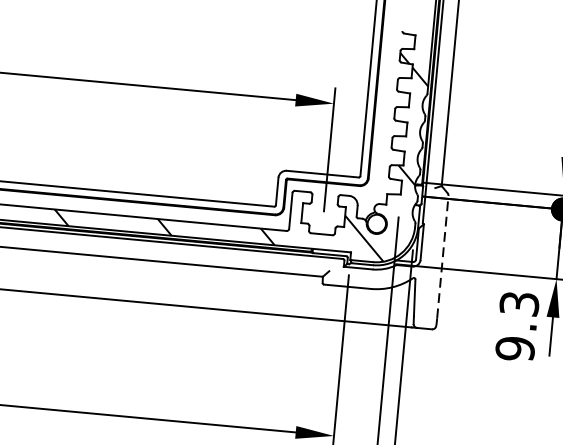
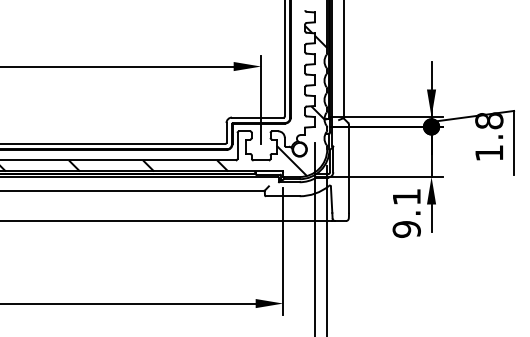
line: (443, 256) -> (349, 168), dashed -> solid
text: (519, 304) -> (406, 197), 9.3 -> 9.1

